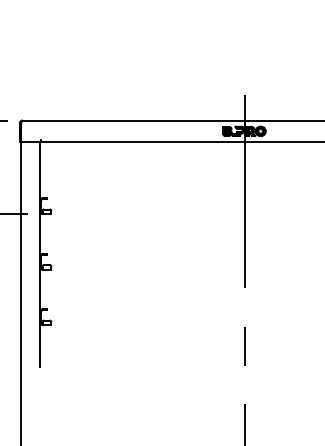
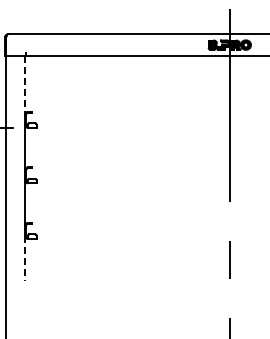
line: (40, 171) -> (25, 85), solid -> dashed
line: (40, 345) -> (25, 259), solid -> dashed

